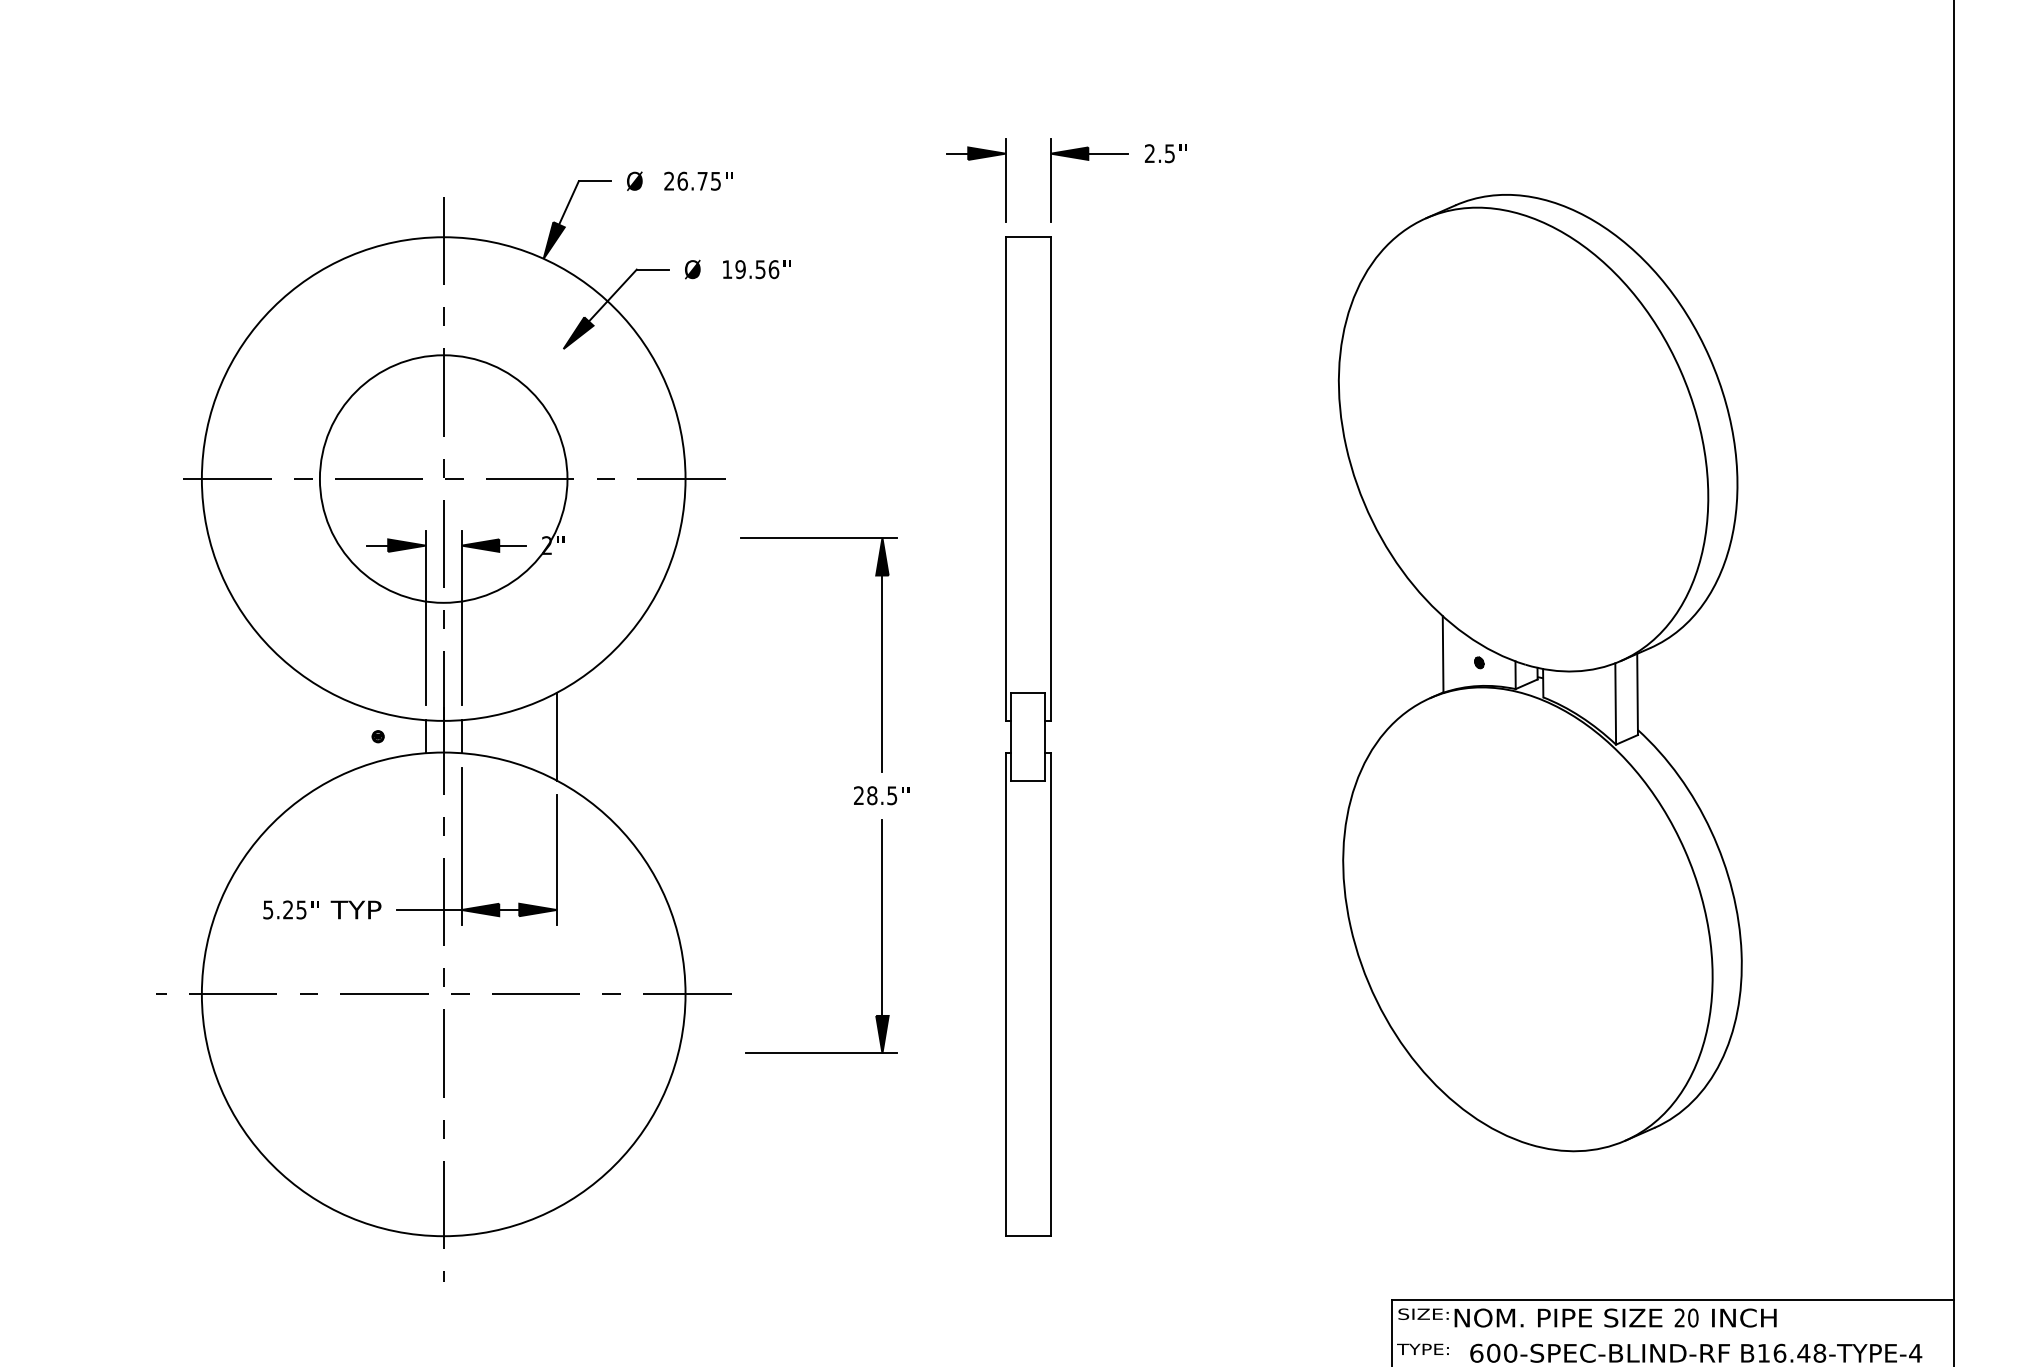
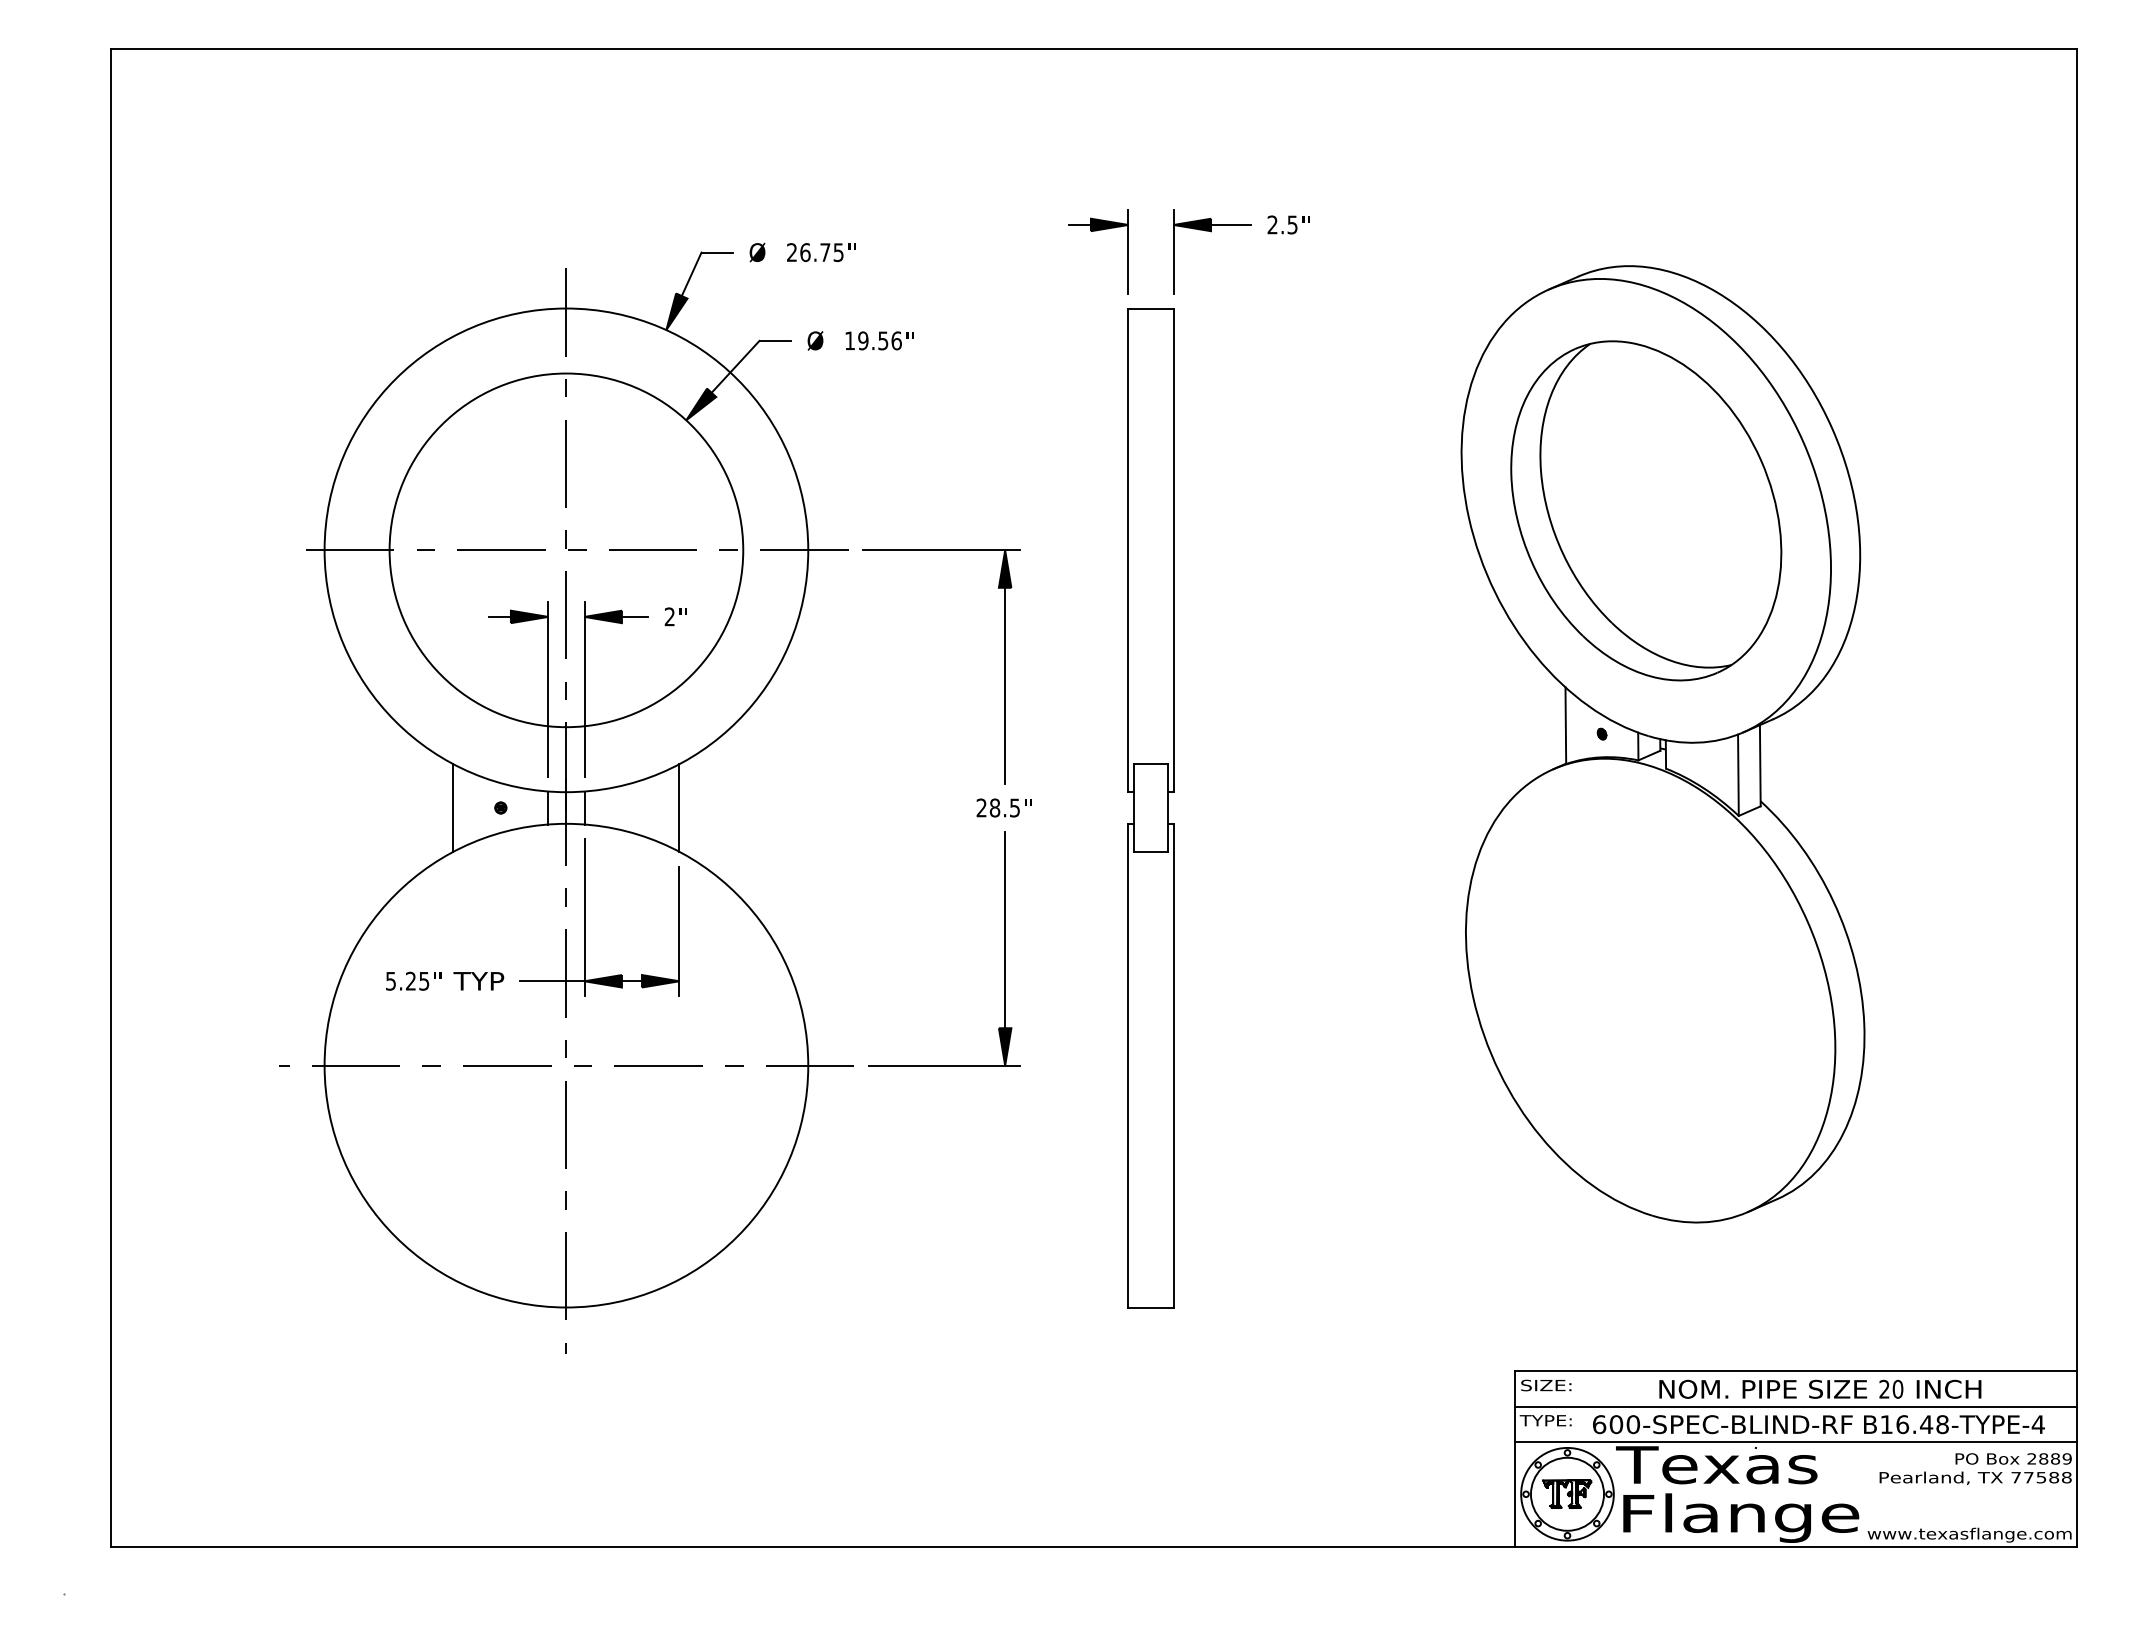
part: (1523, 439) -> (1646, 510), added
circle: (443, 479) -> (566, 550), size x1.43
line: (330, 736) -> (453, 807), added
part: (853, 789) -> (976, 801), moved
text: (1615, 1317) -> (1820, 1388), moved
line: (1672, 1335) -> (1795, 1406), added

